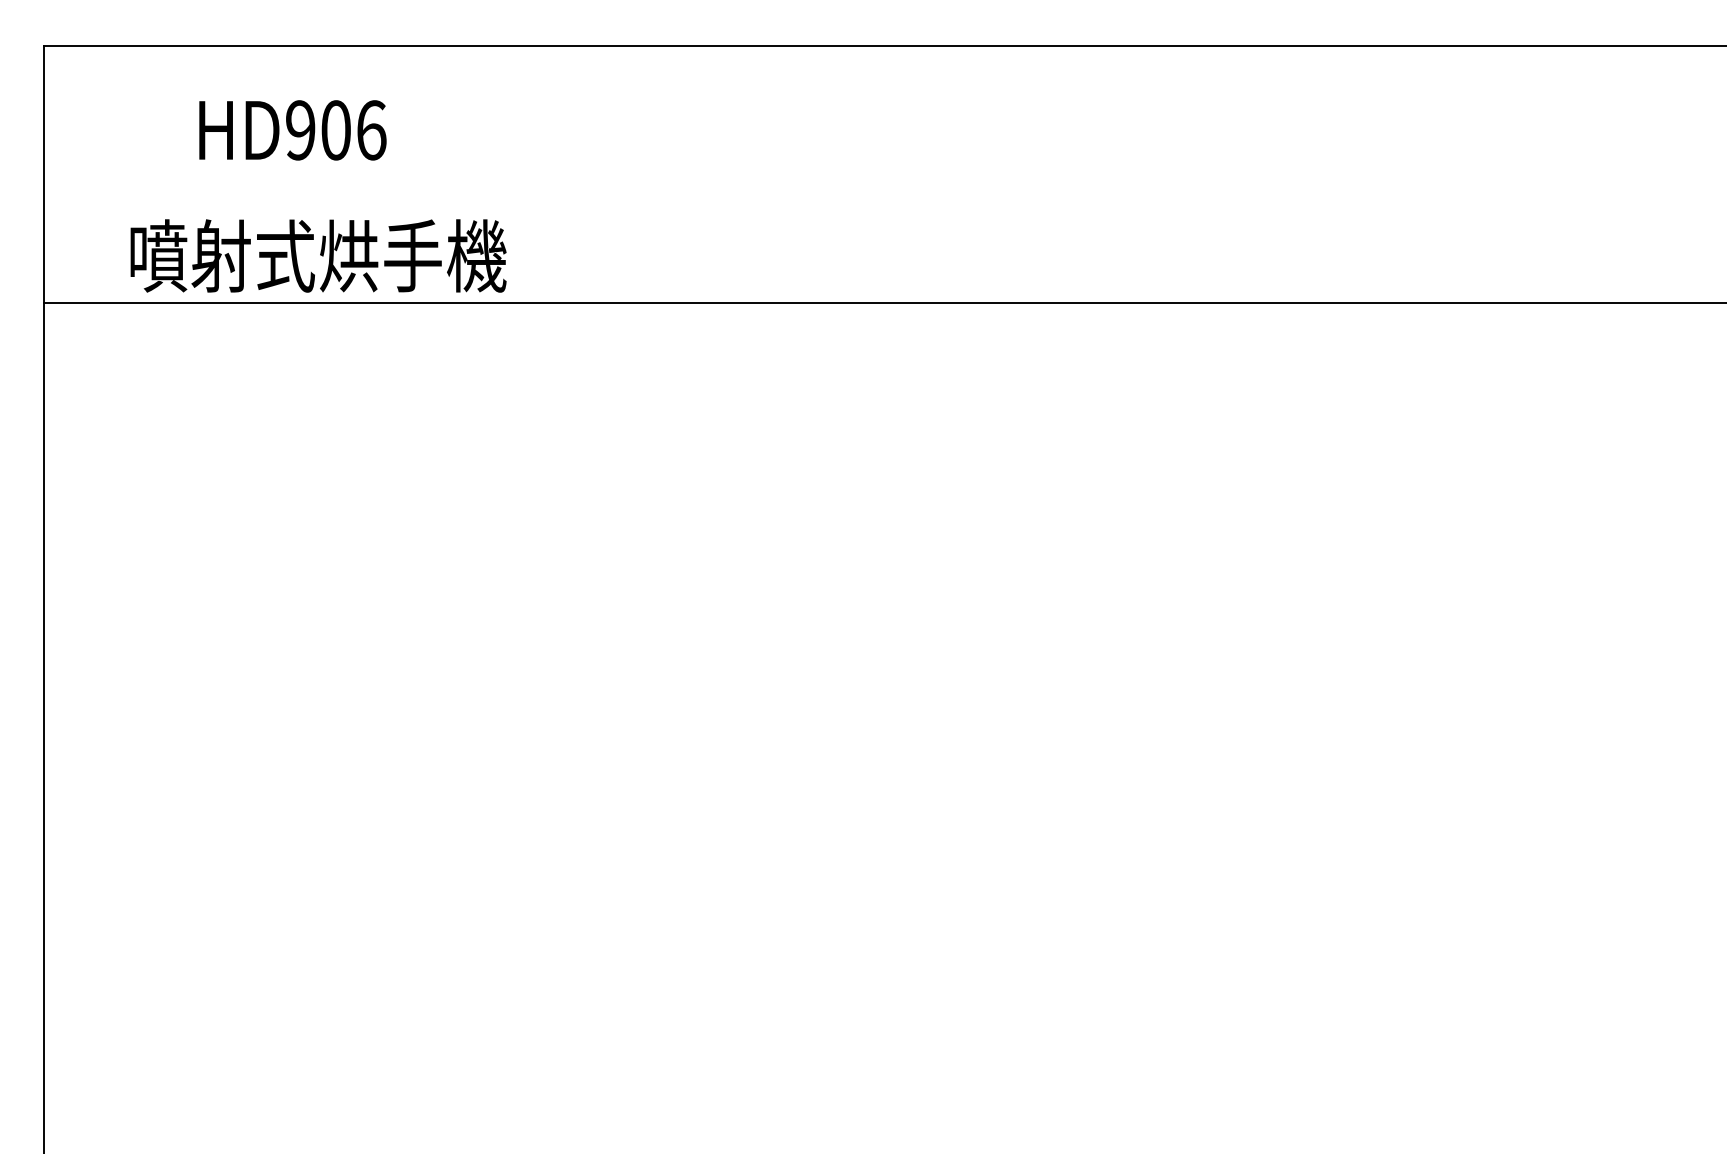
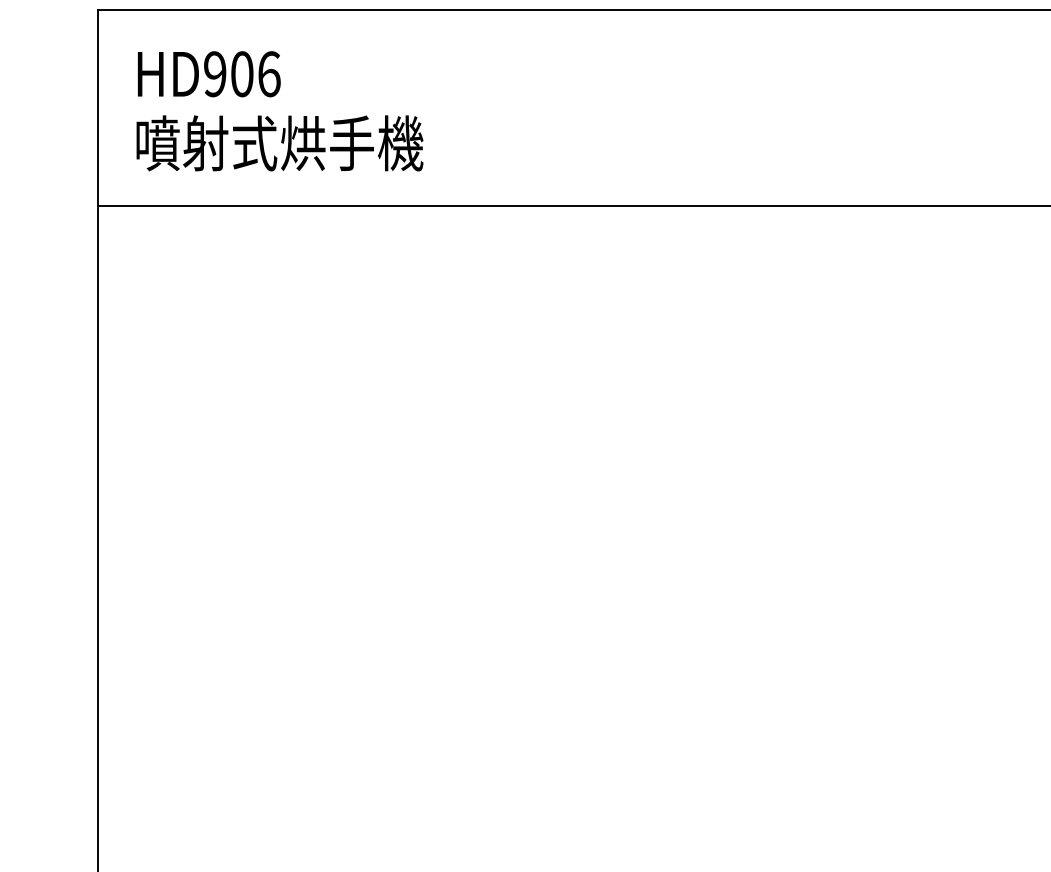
text: (292, 130) -> (208, 74), moved
text: (318, 255) -> (279, 143), moved

